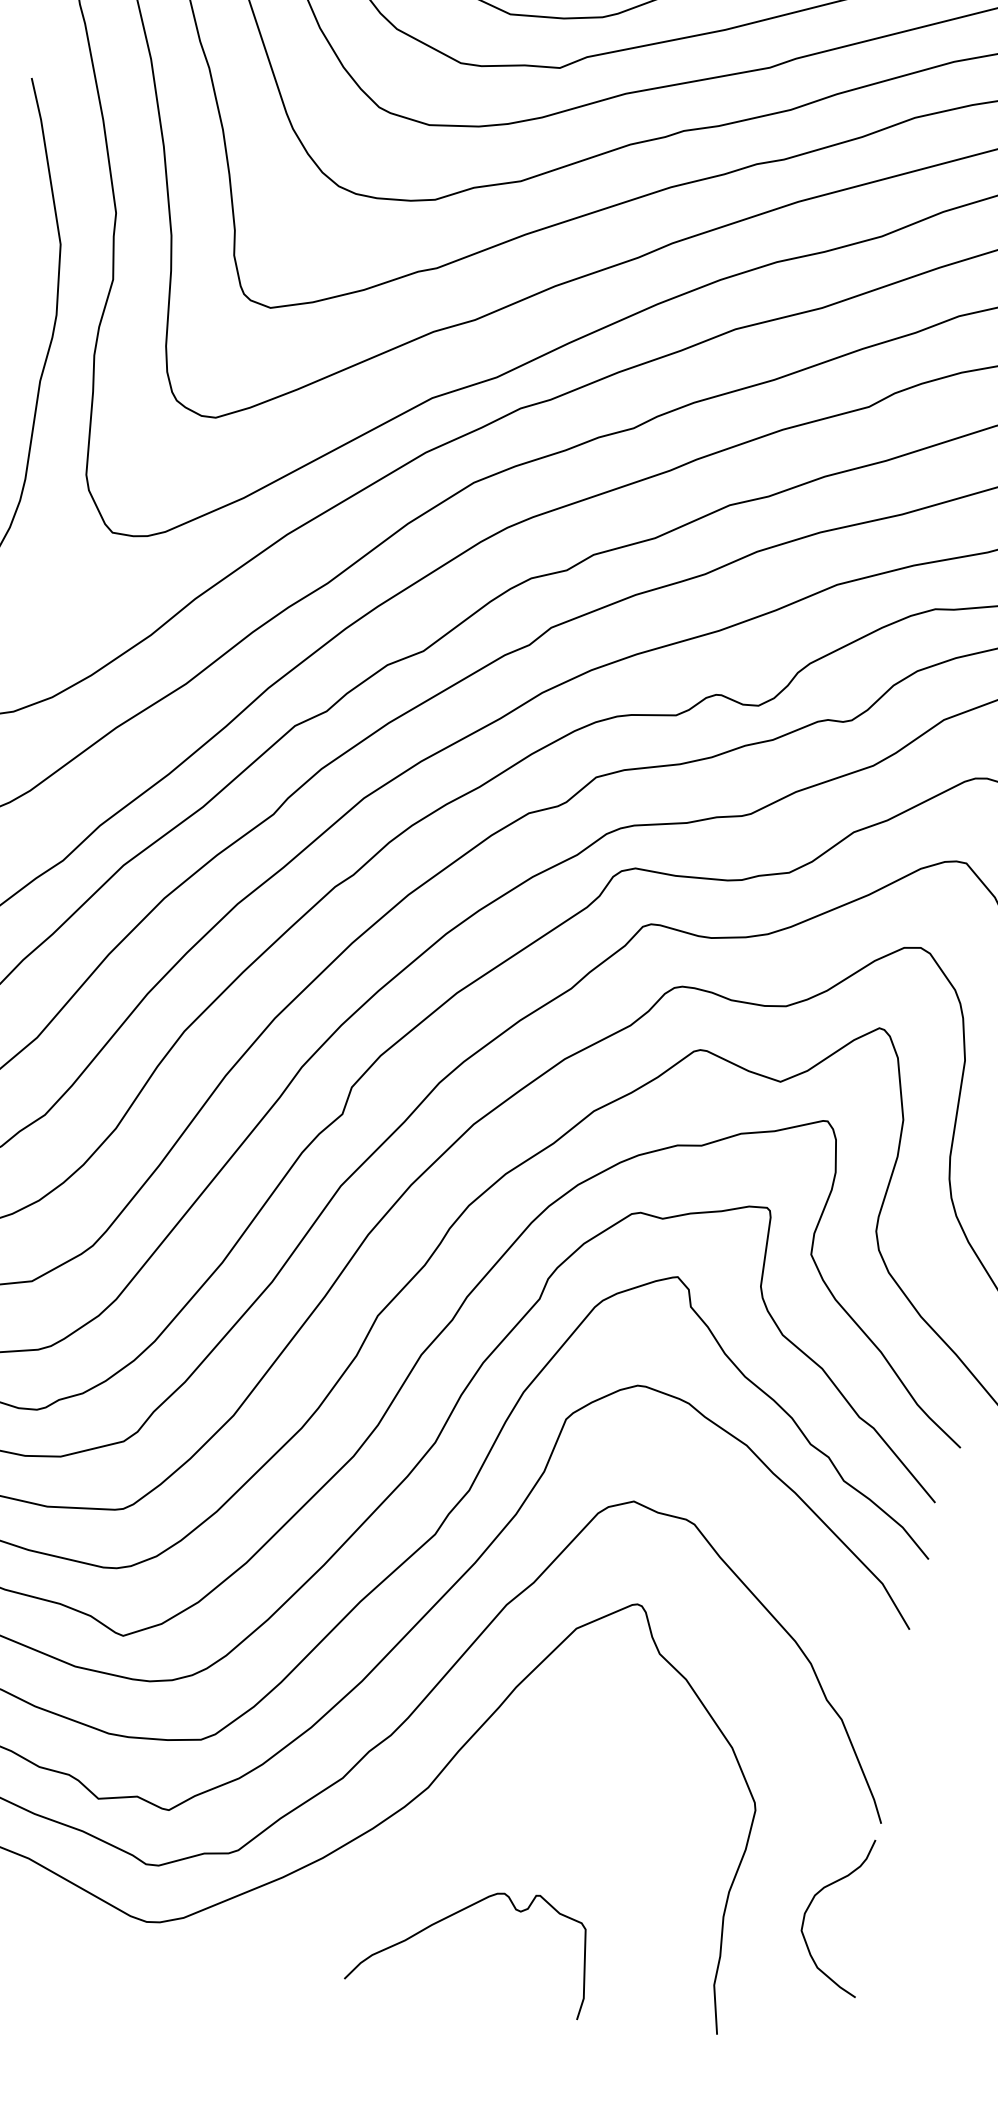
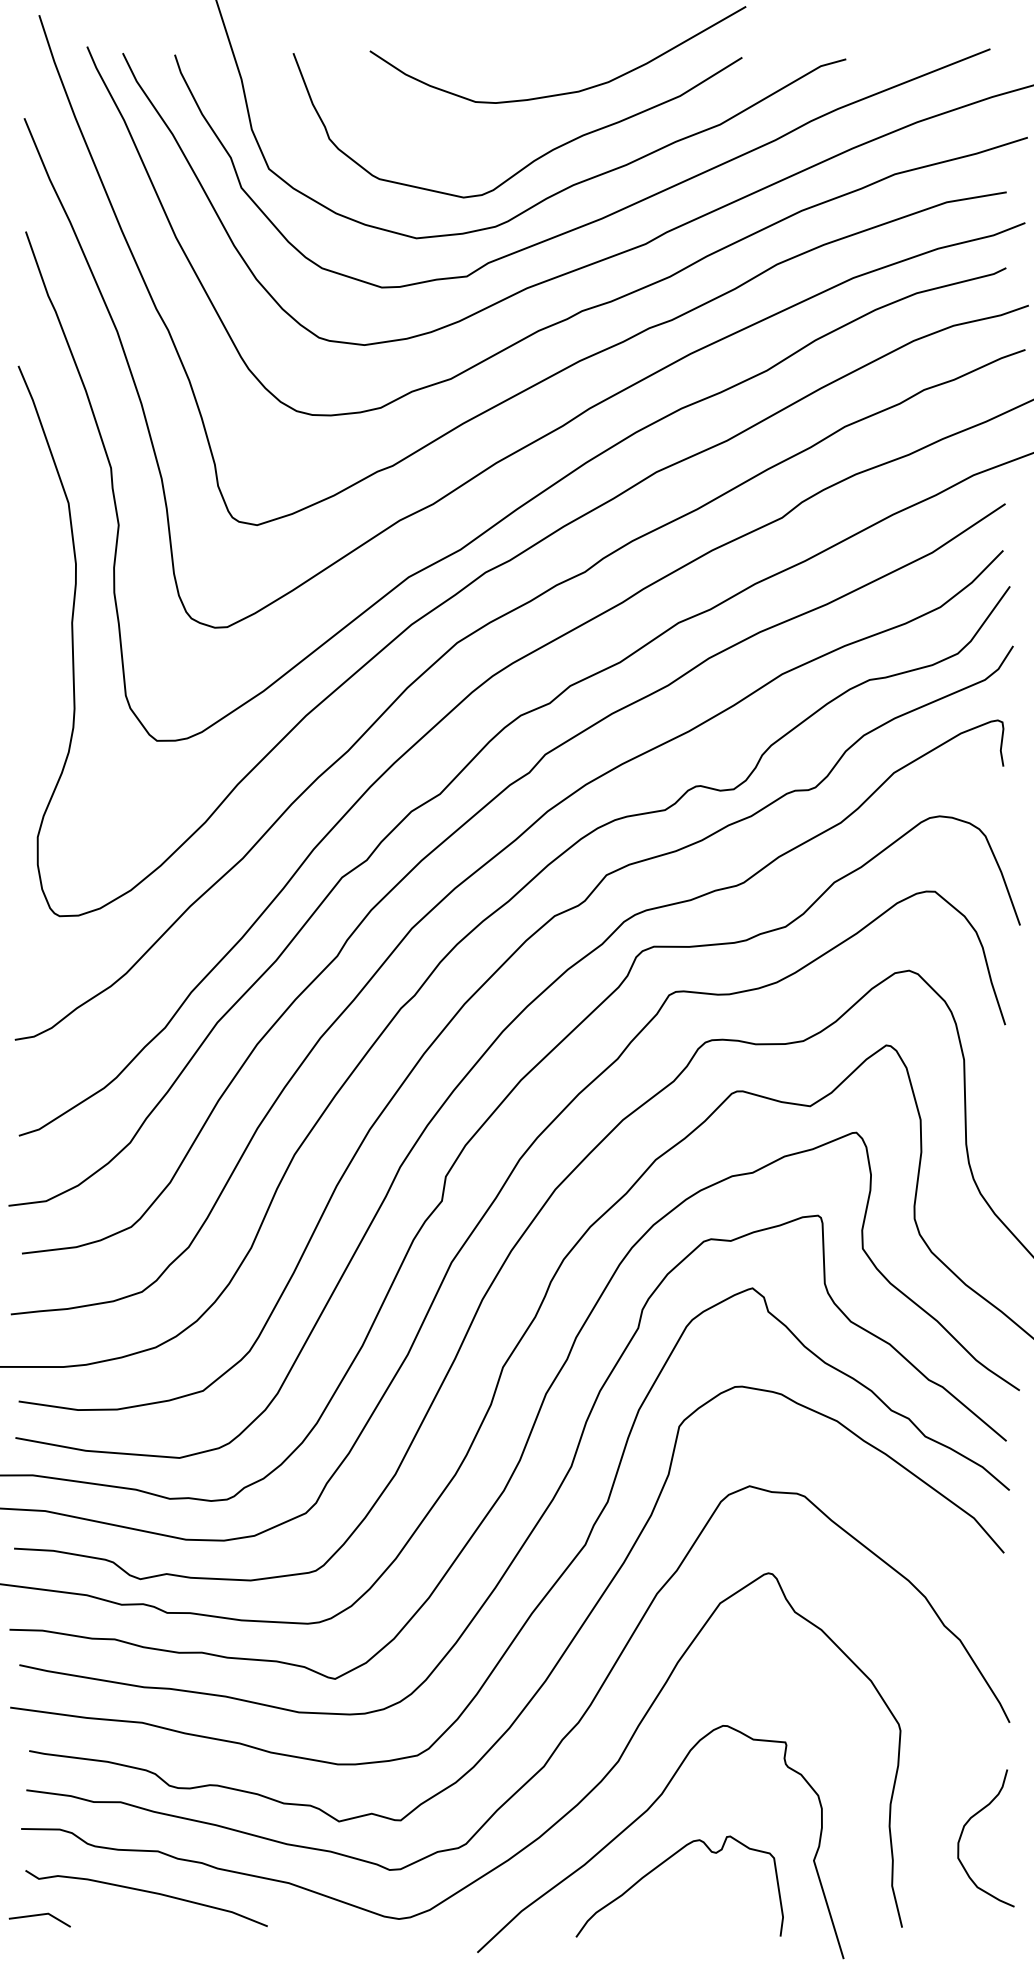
curve: (439, 1857) -> (638, 1819), added
curve: (813, 1901) -> (963, 1831), moved

